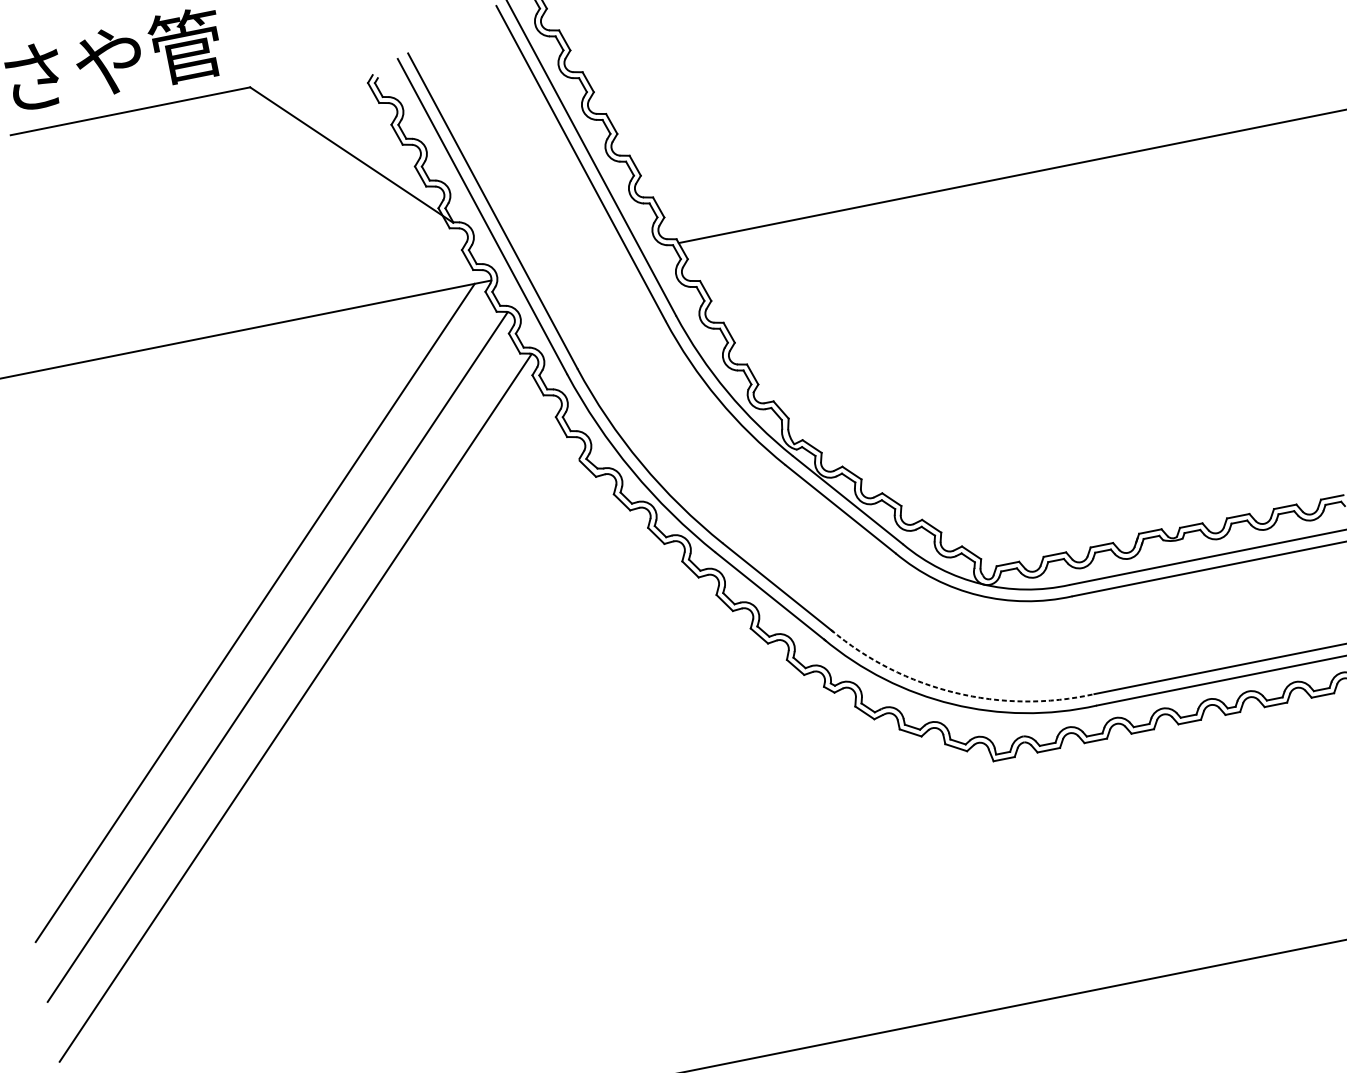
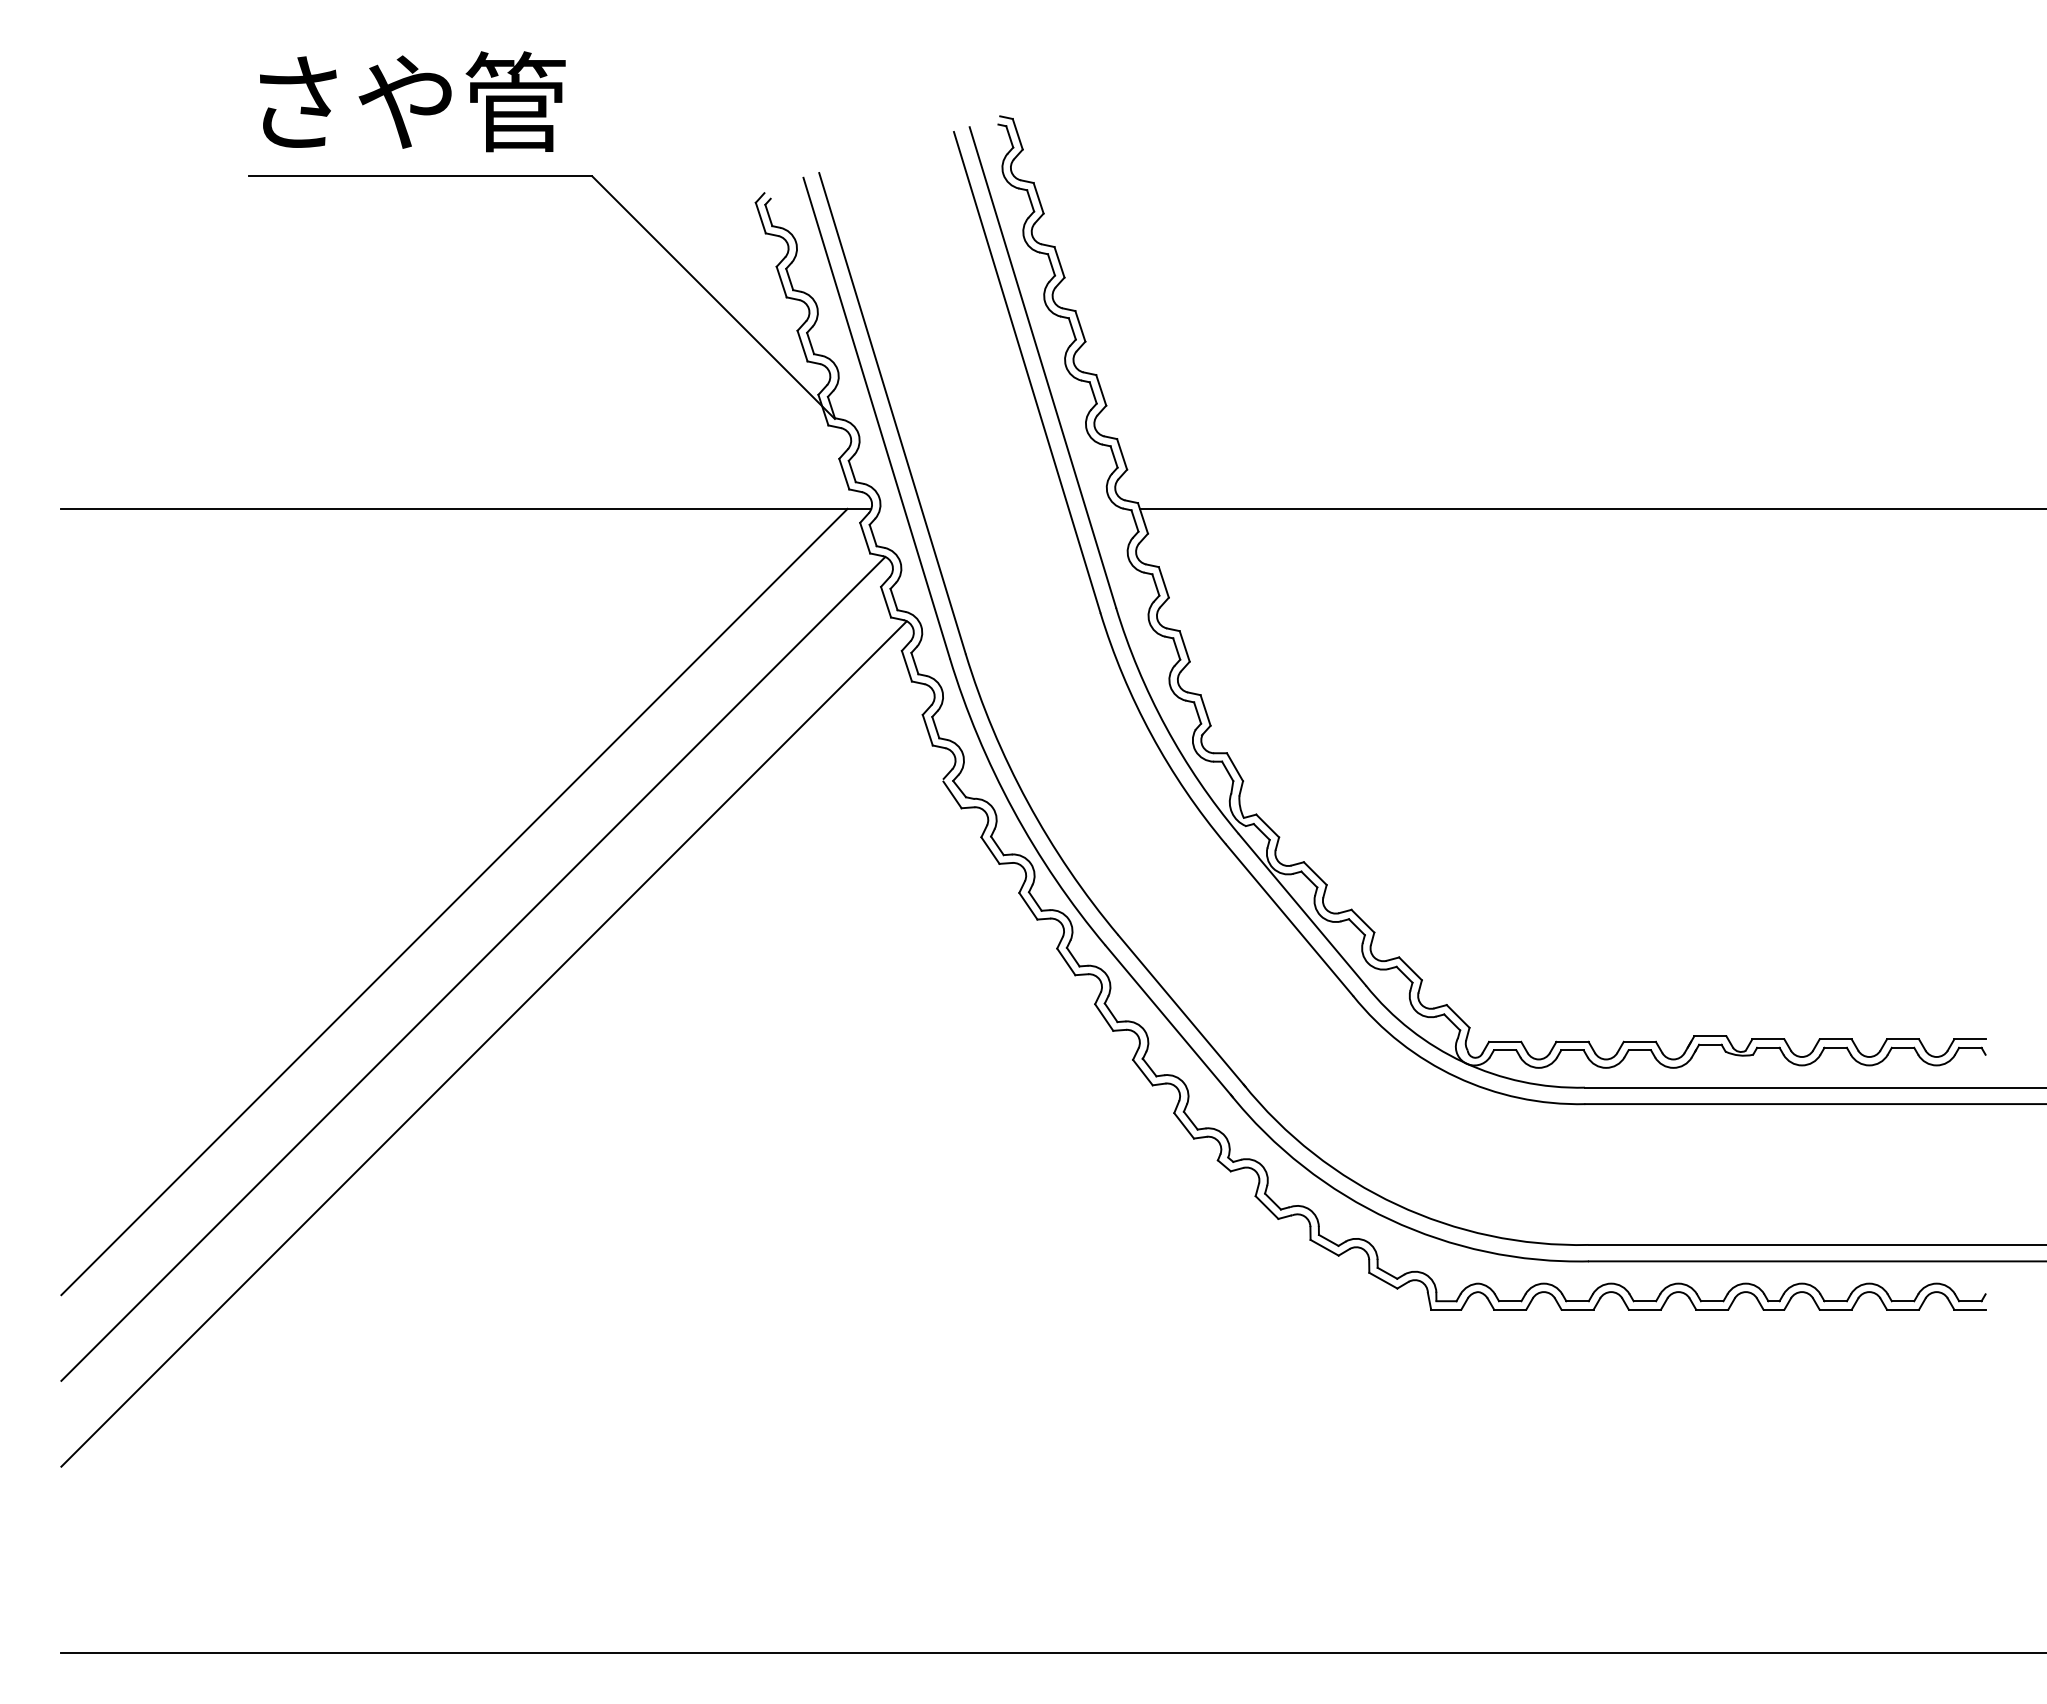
arc: (955, 692) -> (1397, 1204), dashed -> solid

